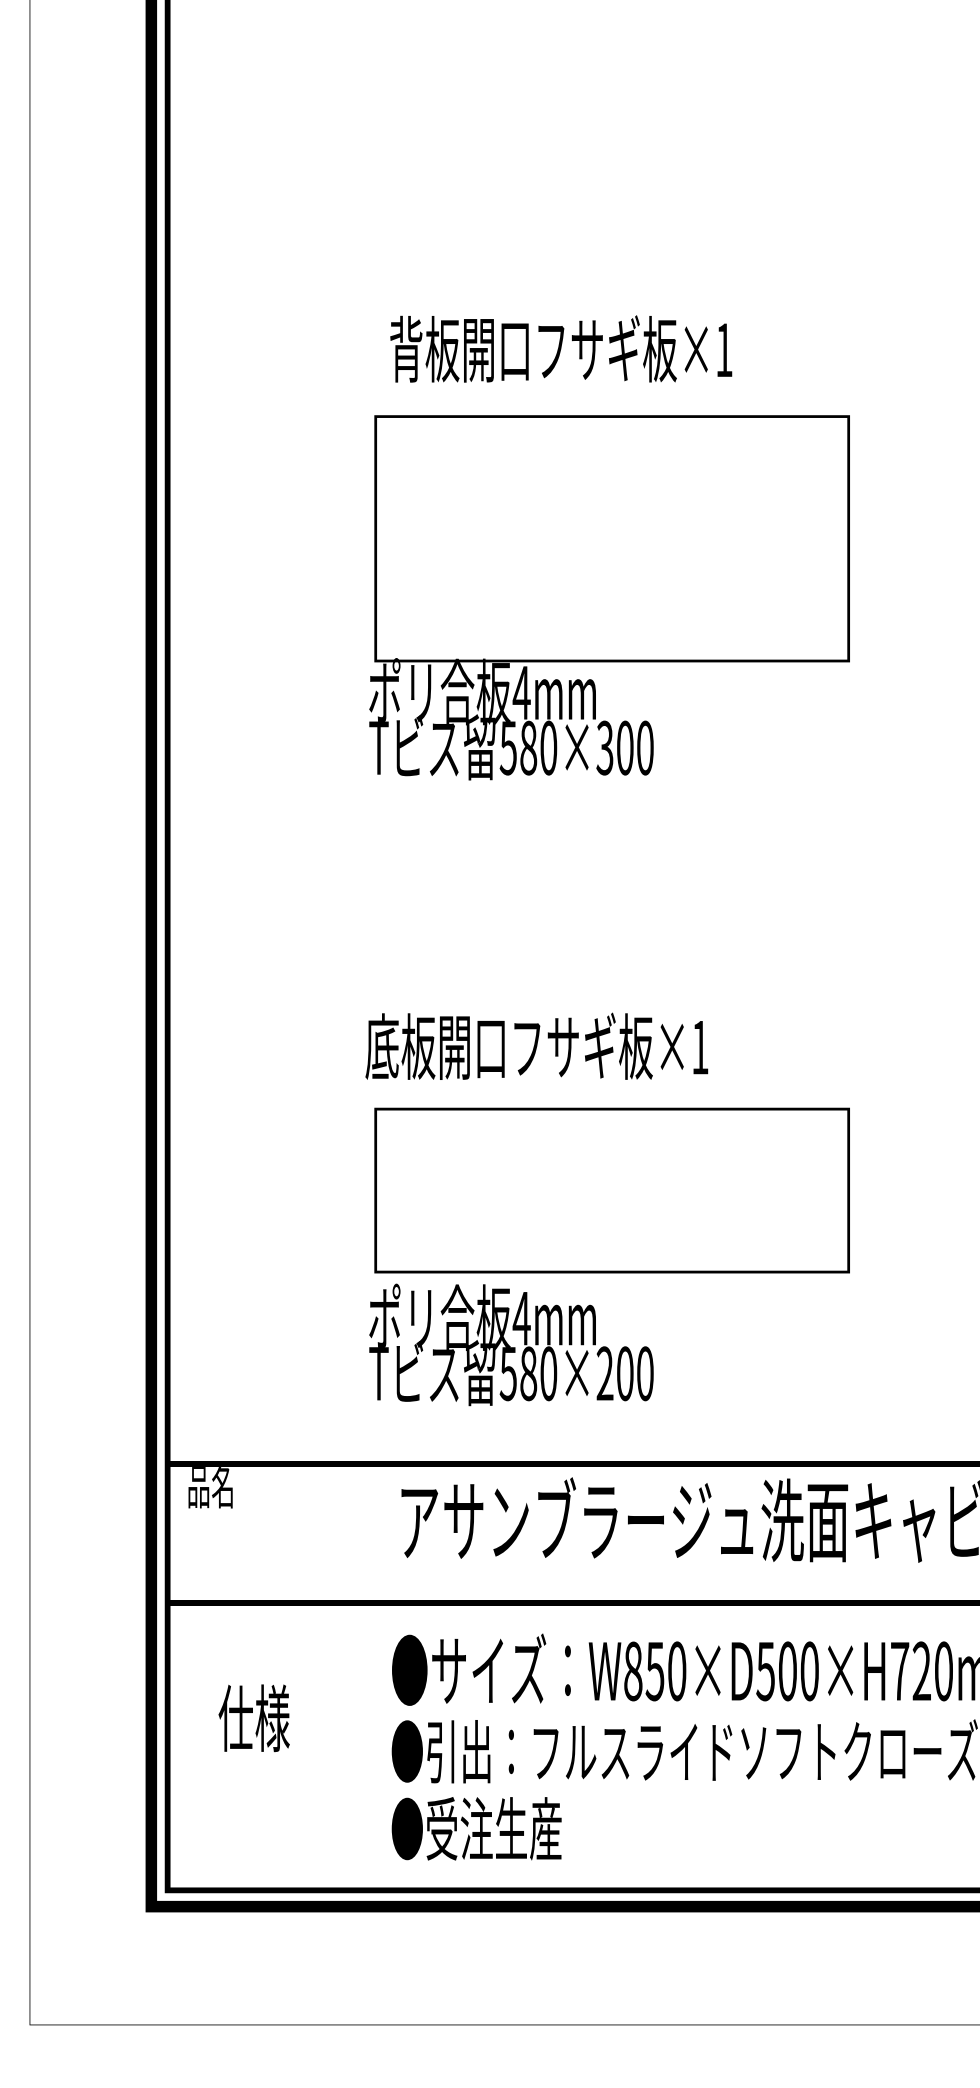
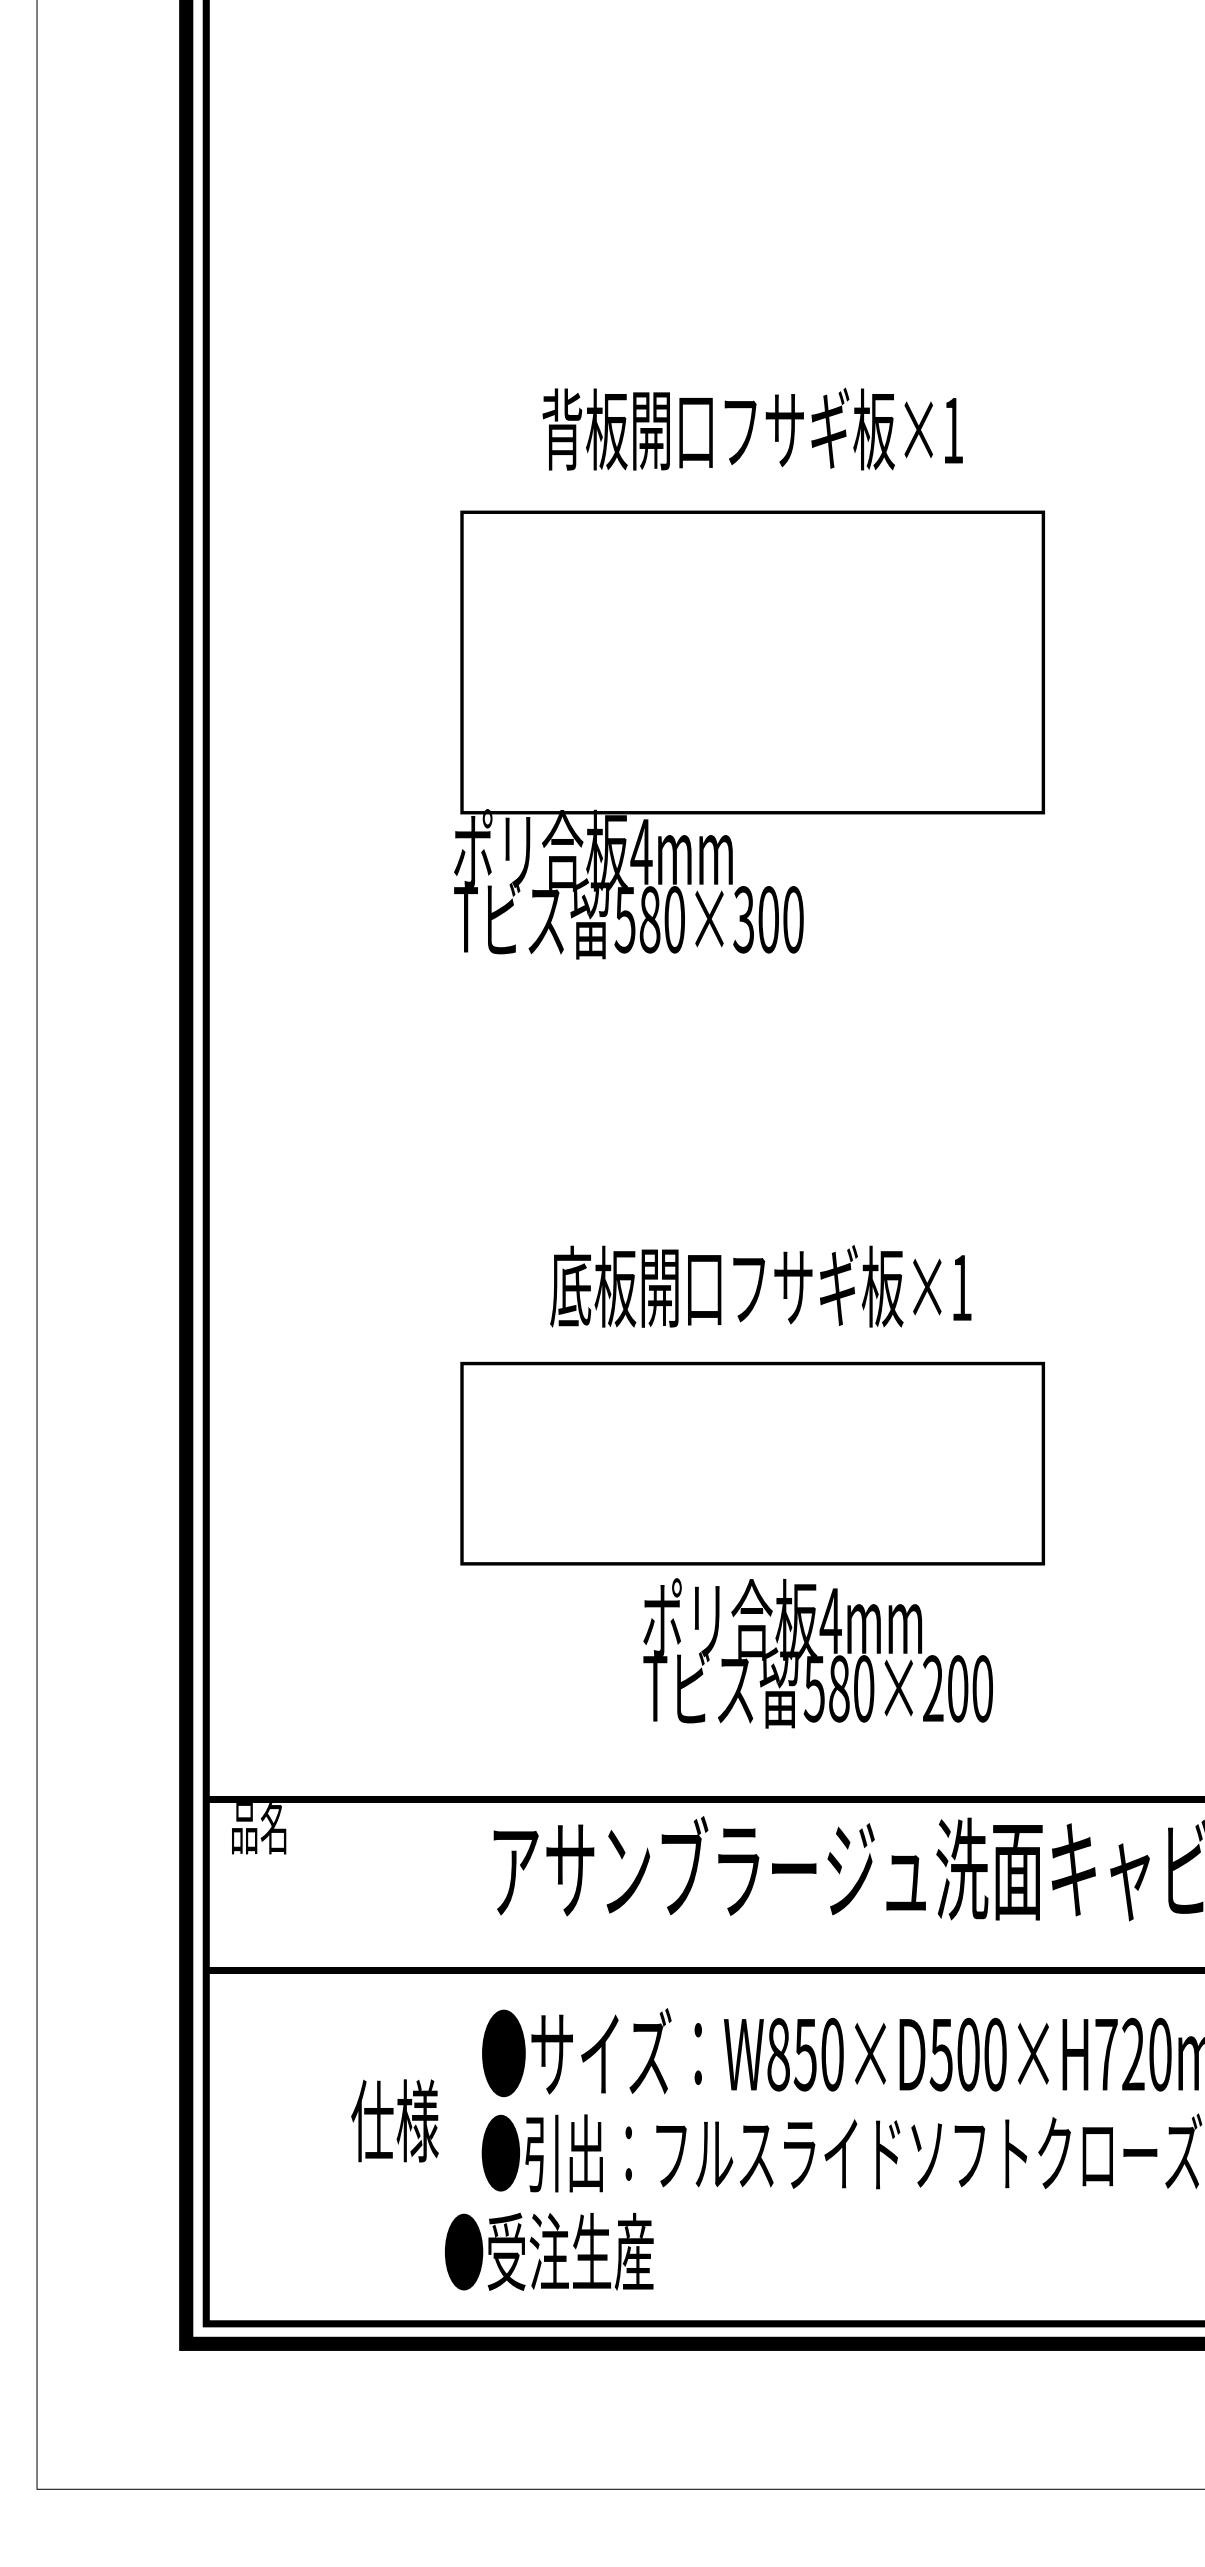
text: (561, 348) -> (753, 428), moved
text: (536, 1045) -> (760, 1285), moved
text: (511, 1344) -> (818, 1652), moved
text: (253, 1718) -> (394, 2121), moved
text: (476, 1828) -> (549, 2251), moved

